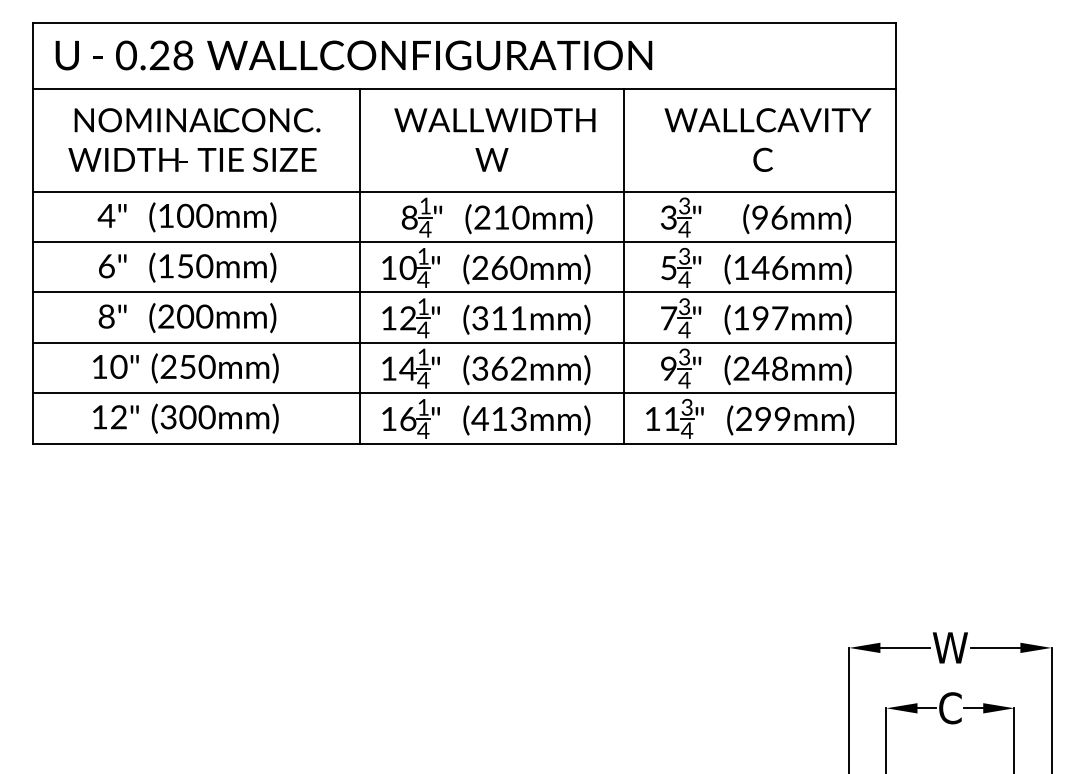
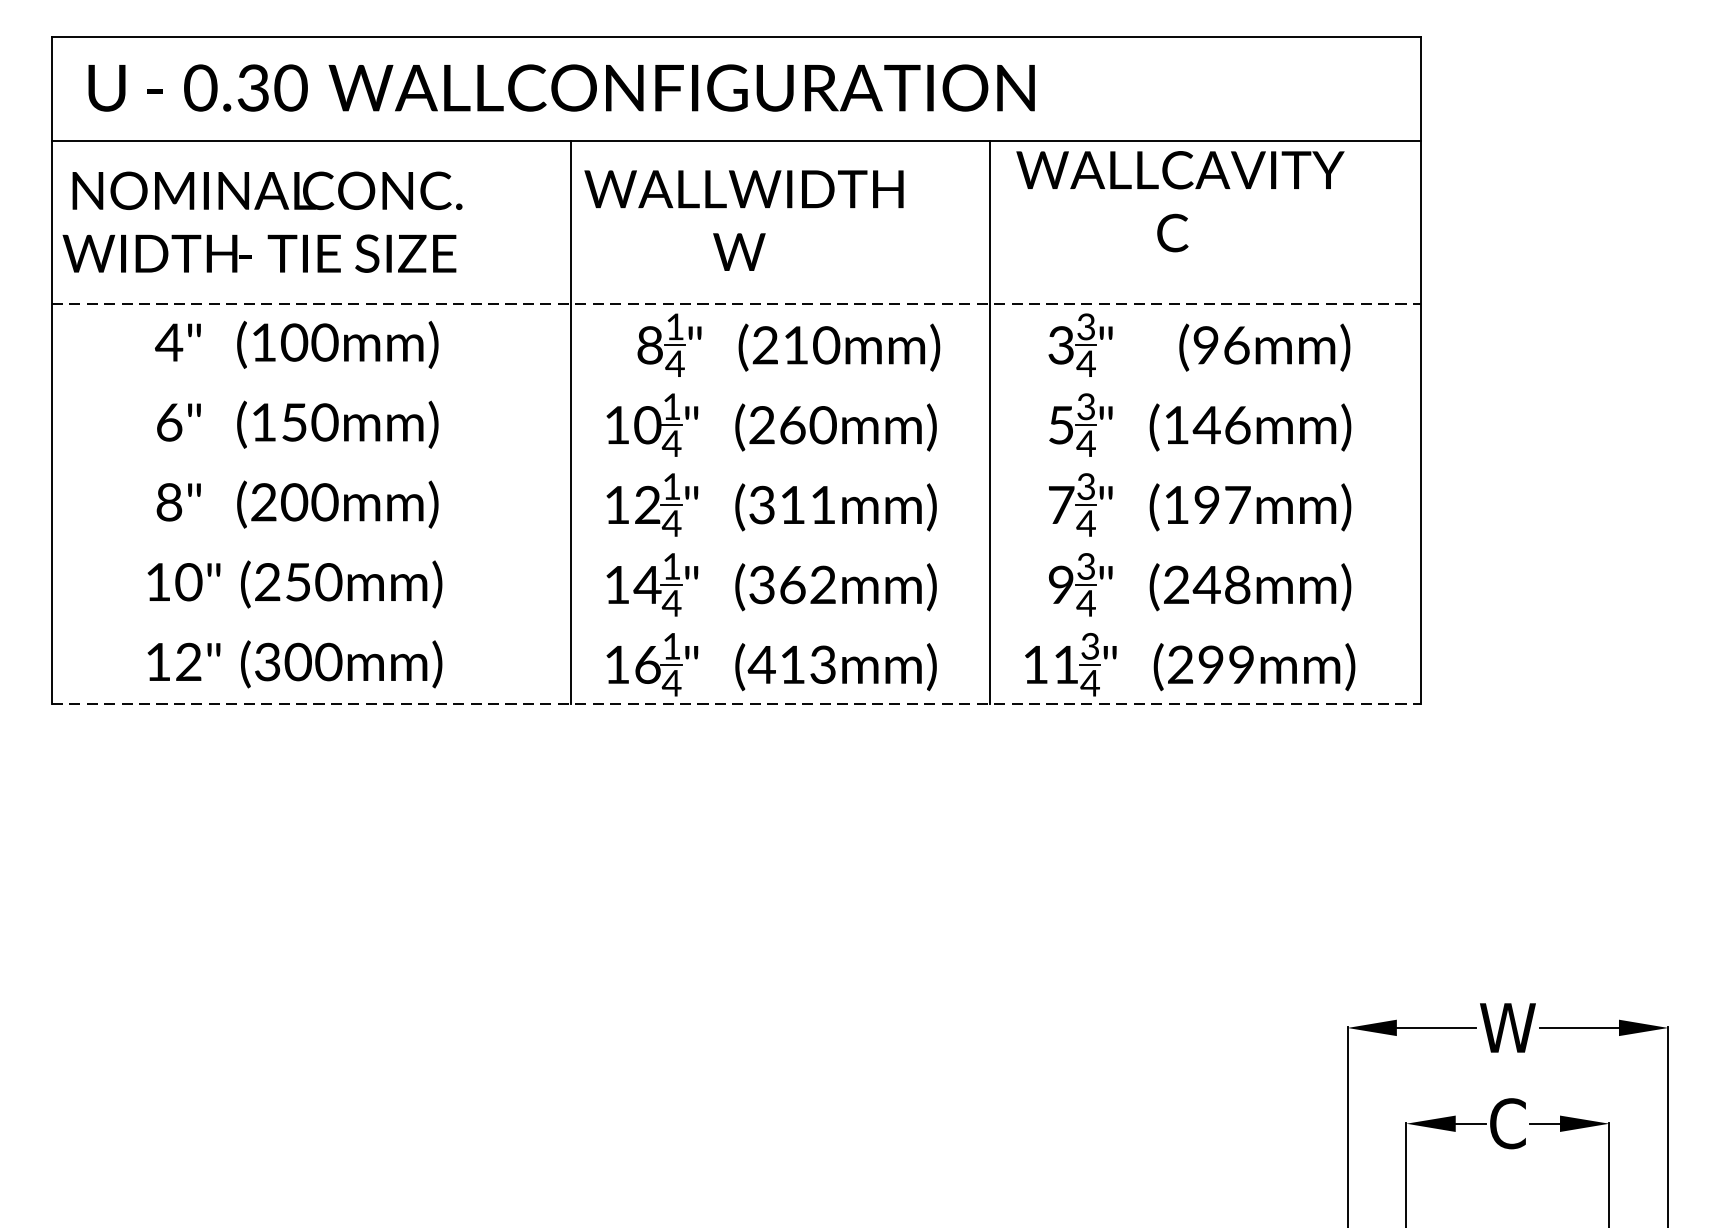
text: (171, 56) -> (272, 89), 0.28 -> 0.30
text: (194, 139) -> (262, 221), moved
text: (494, 139) -> (743, 219), moved
text: (767, 139) -> (1179, 200), moved
line: (464, 191) -> (737, 303), solid -> dashed
line: (463, 242) -> (735, 384), removed
line: (463, 292) -> (735, 464), removed
line: (463, 342) -> (735, 543), removed
line: (463, 393) -> (735, 624), removed
line: (464, 443) -> (737, 703), solid -> dashed

